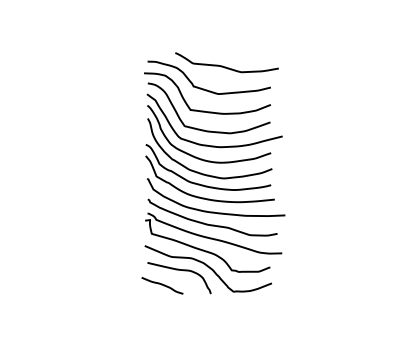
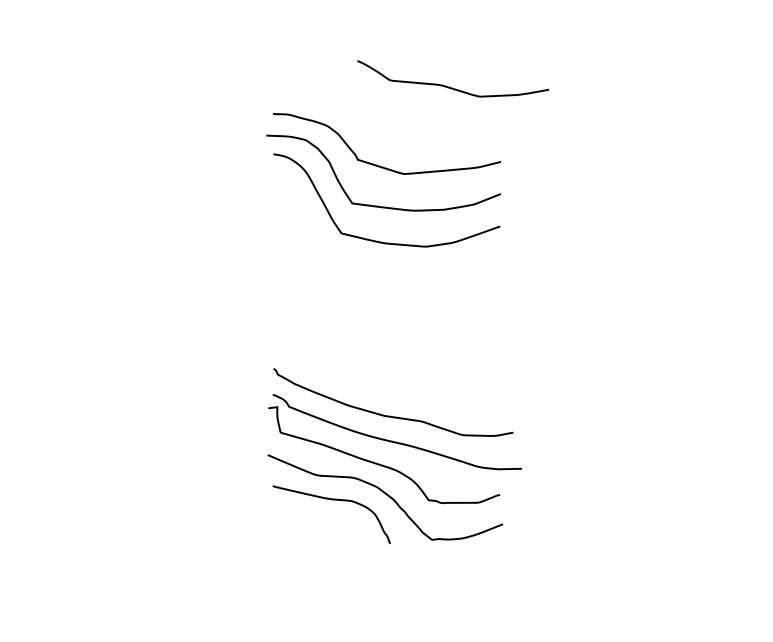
curve: (225, 66) -> (450, 86), moved
part: (215, 147) -> (398, 272), removed
curve: (162, 285) -> (300, 528), removed

